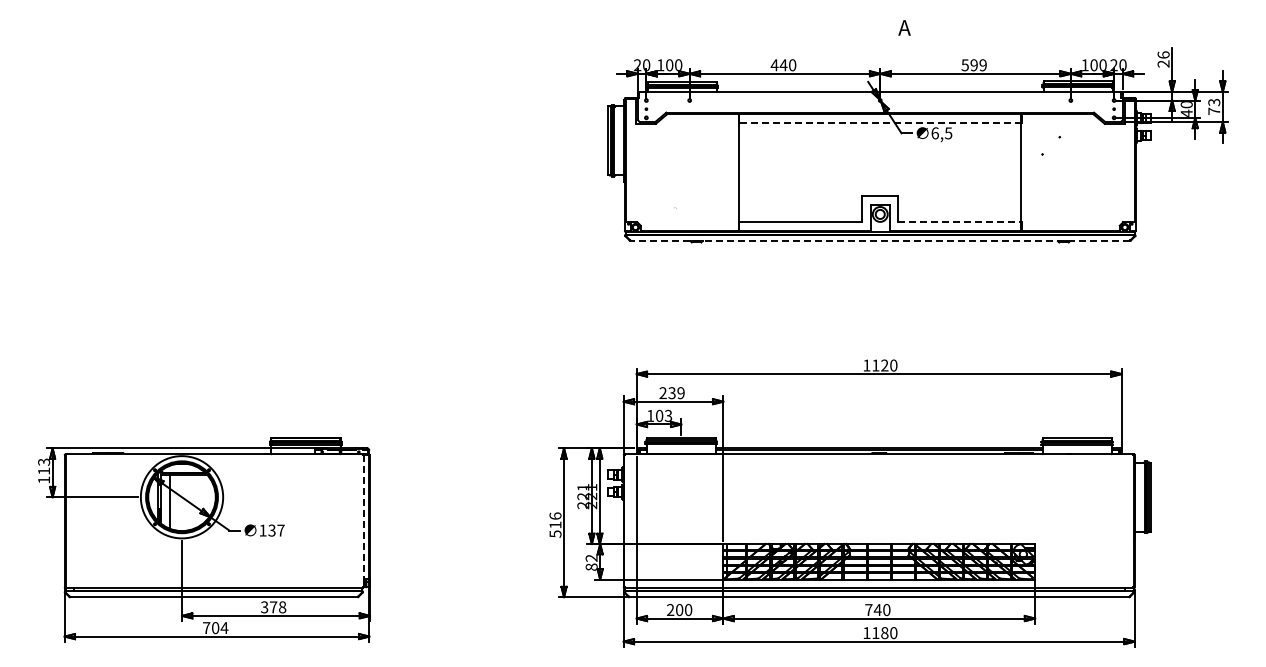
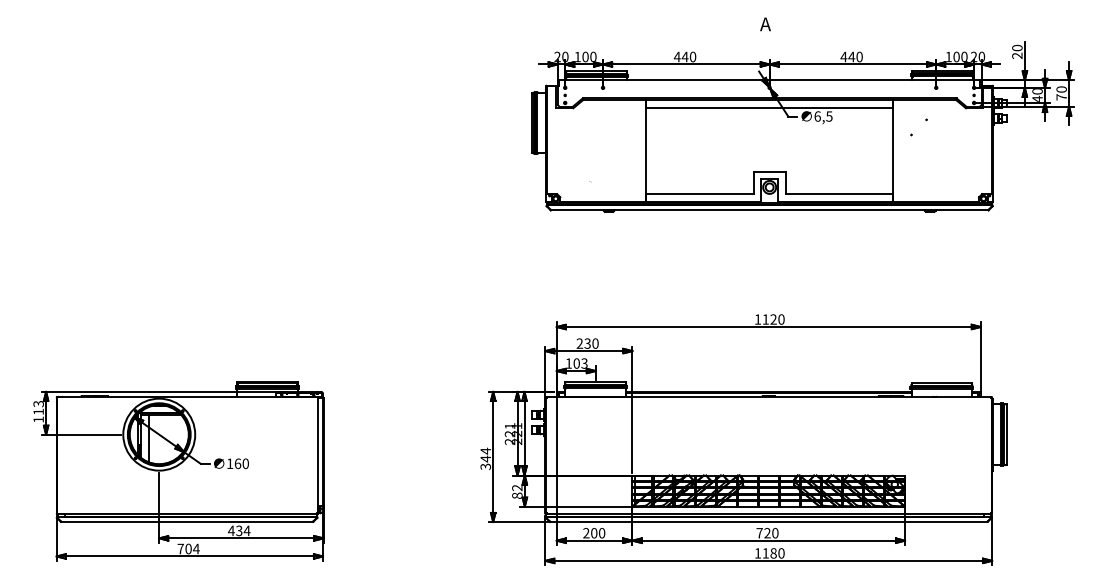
text: (904, 27) -> (765, 23), moved
text: (1163, 54) -> (1017, 47), 26 -> 20
text: (973, 65) -> (851, 57), 599 -> 440
text: (1214, 102) -> (1061, 89), 73 -> 70
line: (880, 123) -> (769, 107), dashed -> solid
line: (960, 222) -> (839, 194), dashed -> solid
line: (880, 240) -> (769, 210), dashed -> solid
text: (680, 393) -> (595, 343), 239 -> 230
line: (363, 521) -> (317, 455), dashed -> solid
text: (555, 524) -> (485, 458), 516 -> 344
text: (276, 530) -> (241, 463), 137 -> 160
text: (273, 607) -> (239, 531), 378 -> 434
text: (877, 609) -> (767, 532), 740 -> 720

